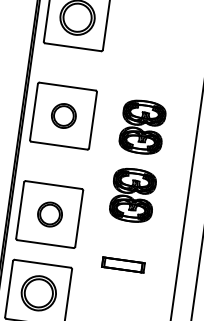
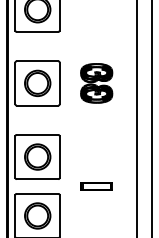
part: (63, 114) -> (37, 82), size x1.43
part: (132, 195) -> (96, 134), removed
part: (49, 213) -> (37, 156), size x1.43

